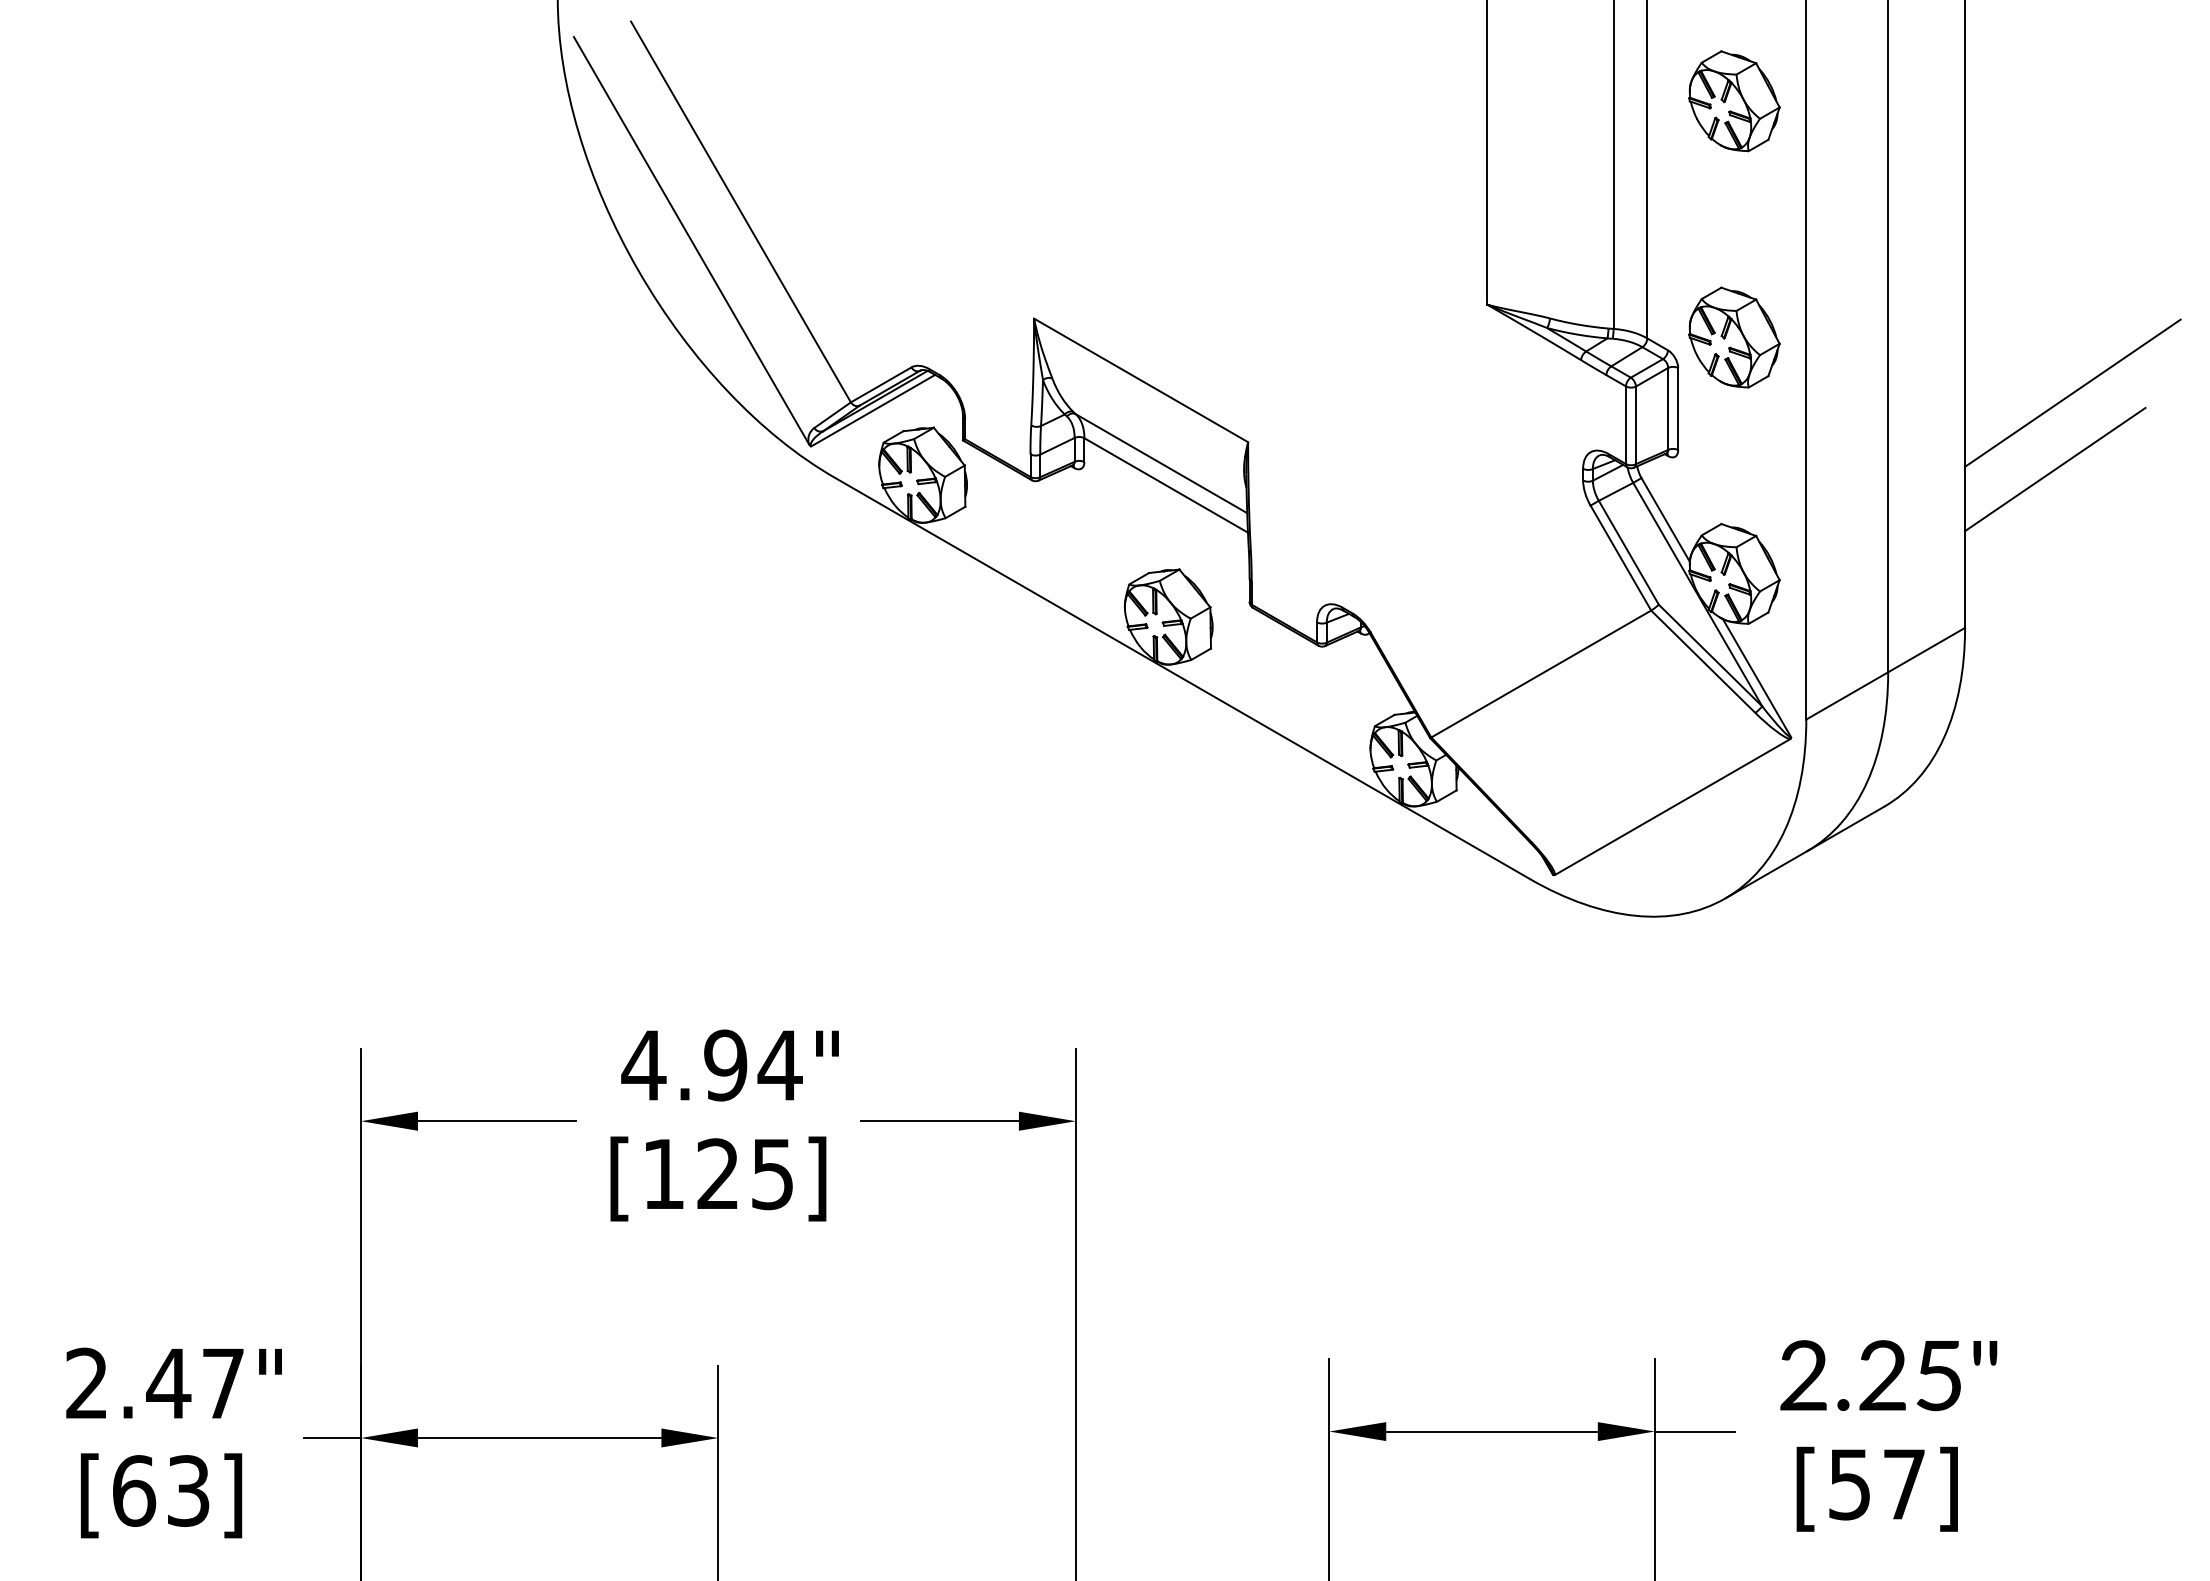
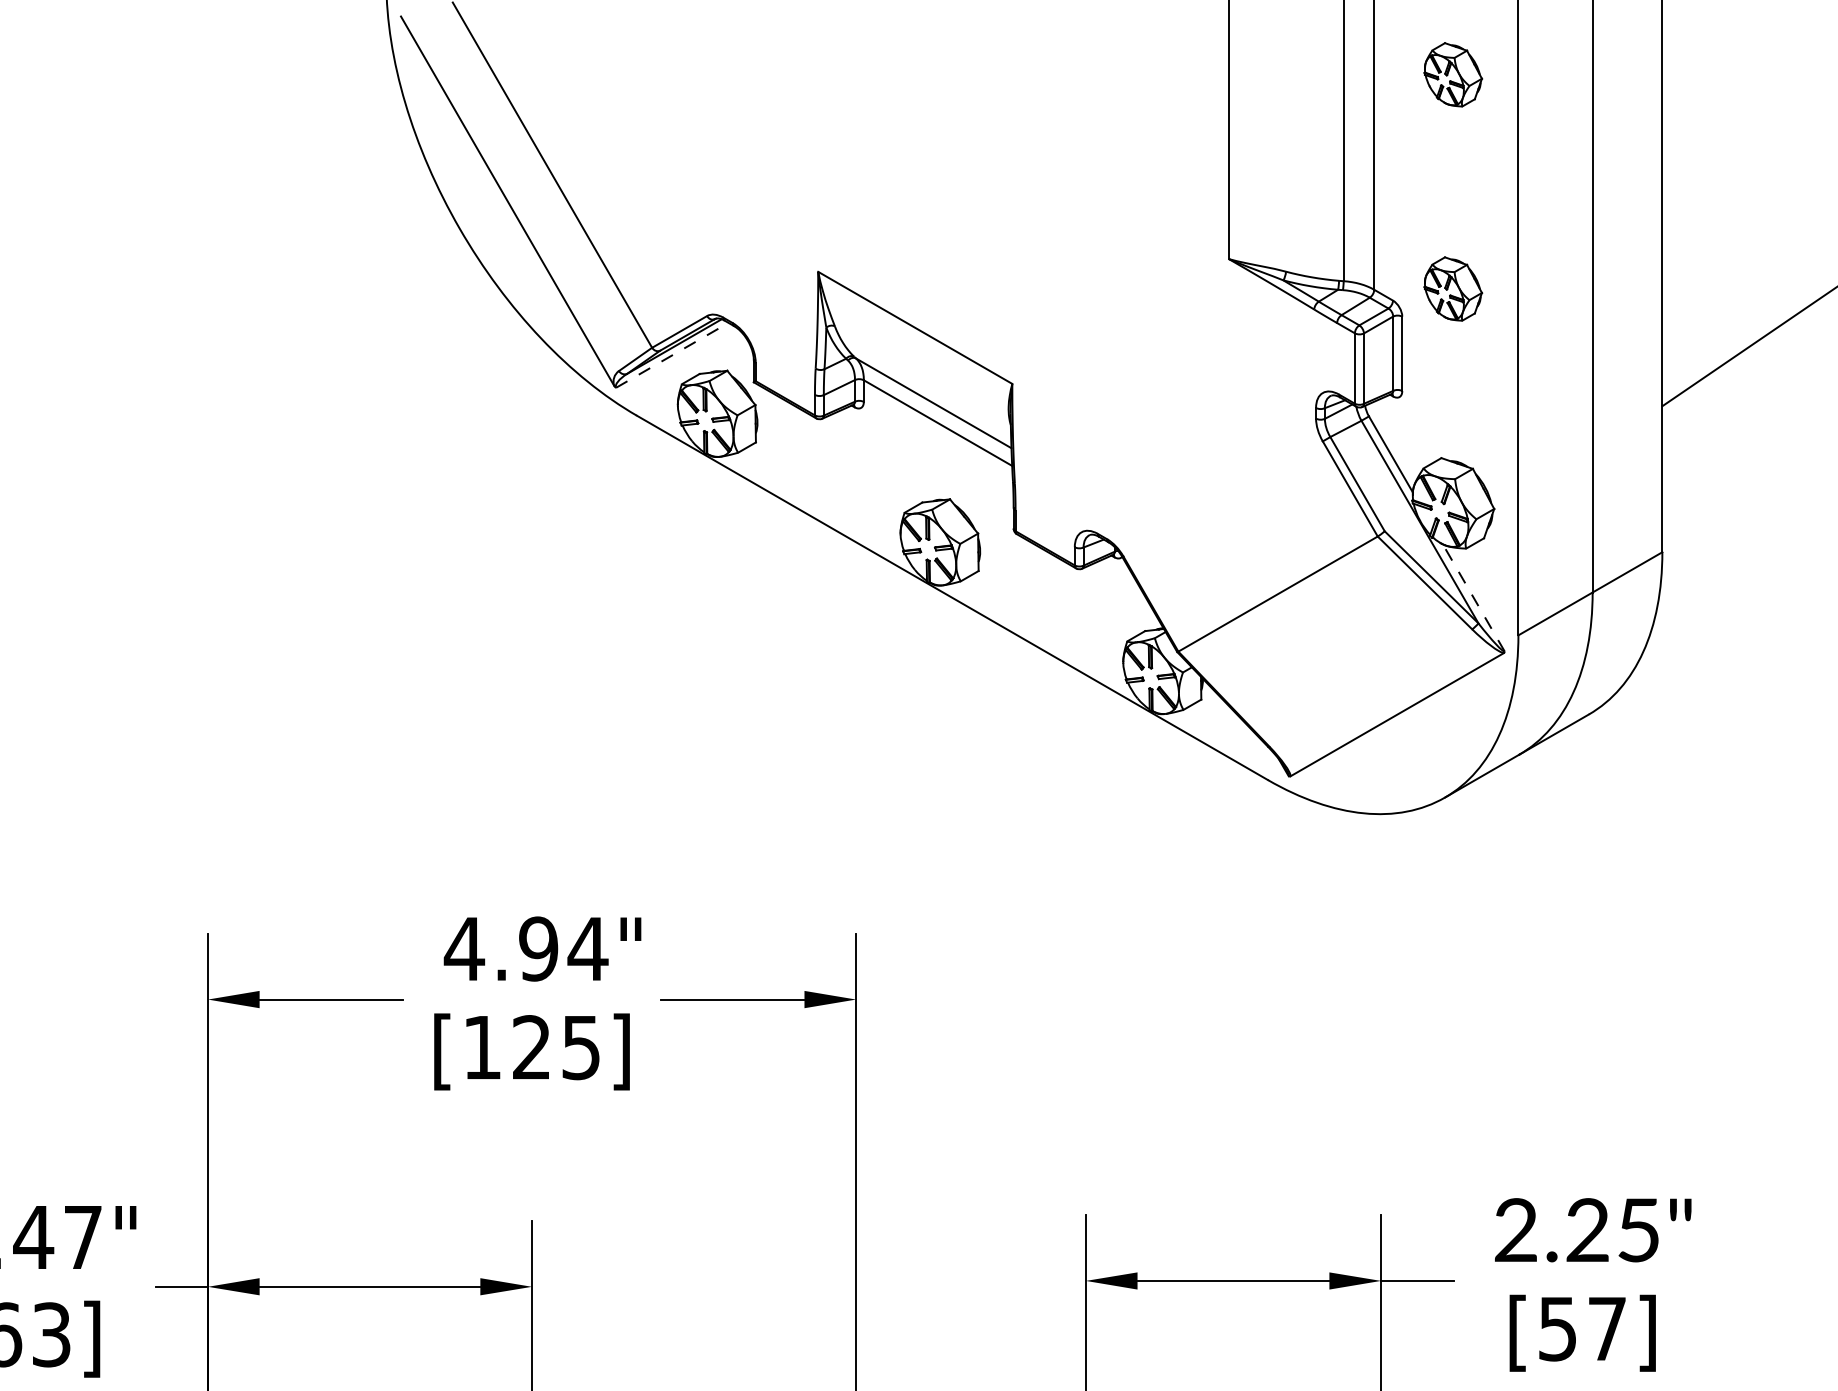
part: (1734, 101) -> (1453, 74), size x0.7
part: (1734, 337) -> (1453, 288), size x0.7
line: (873, 410) -> (672, 355), solid -> dashed
line: (2055, 469) -> (1744, 408), removed
line: (1756, 677) -> (1473, 597), solid -> dashed

